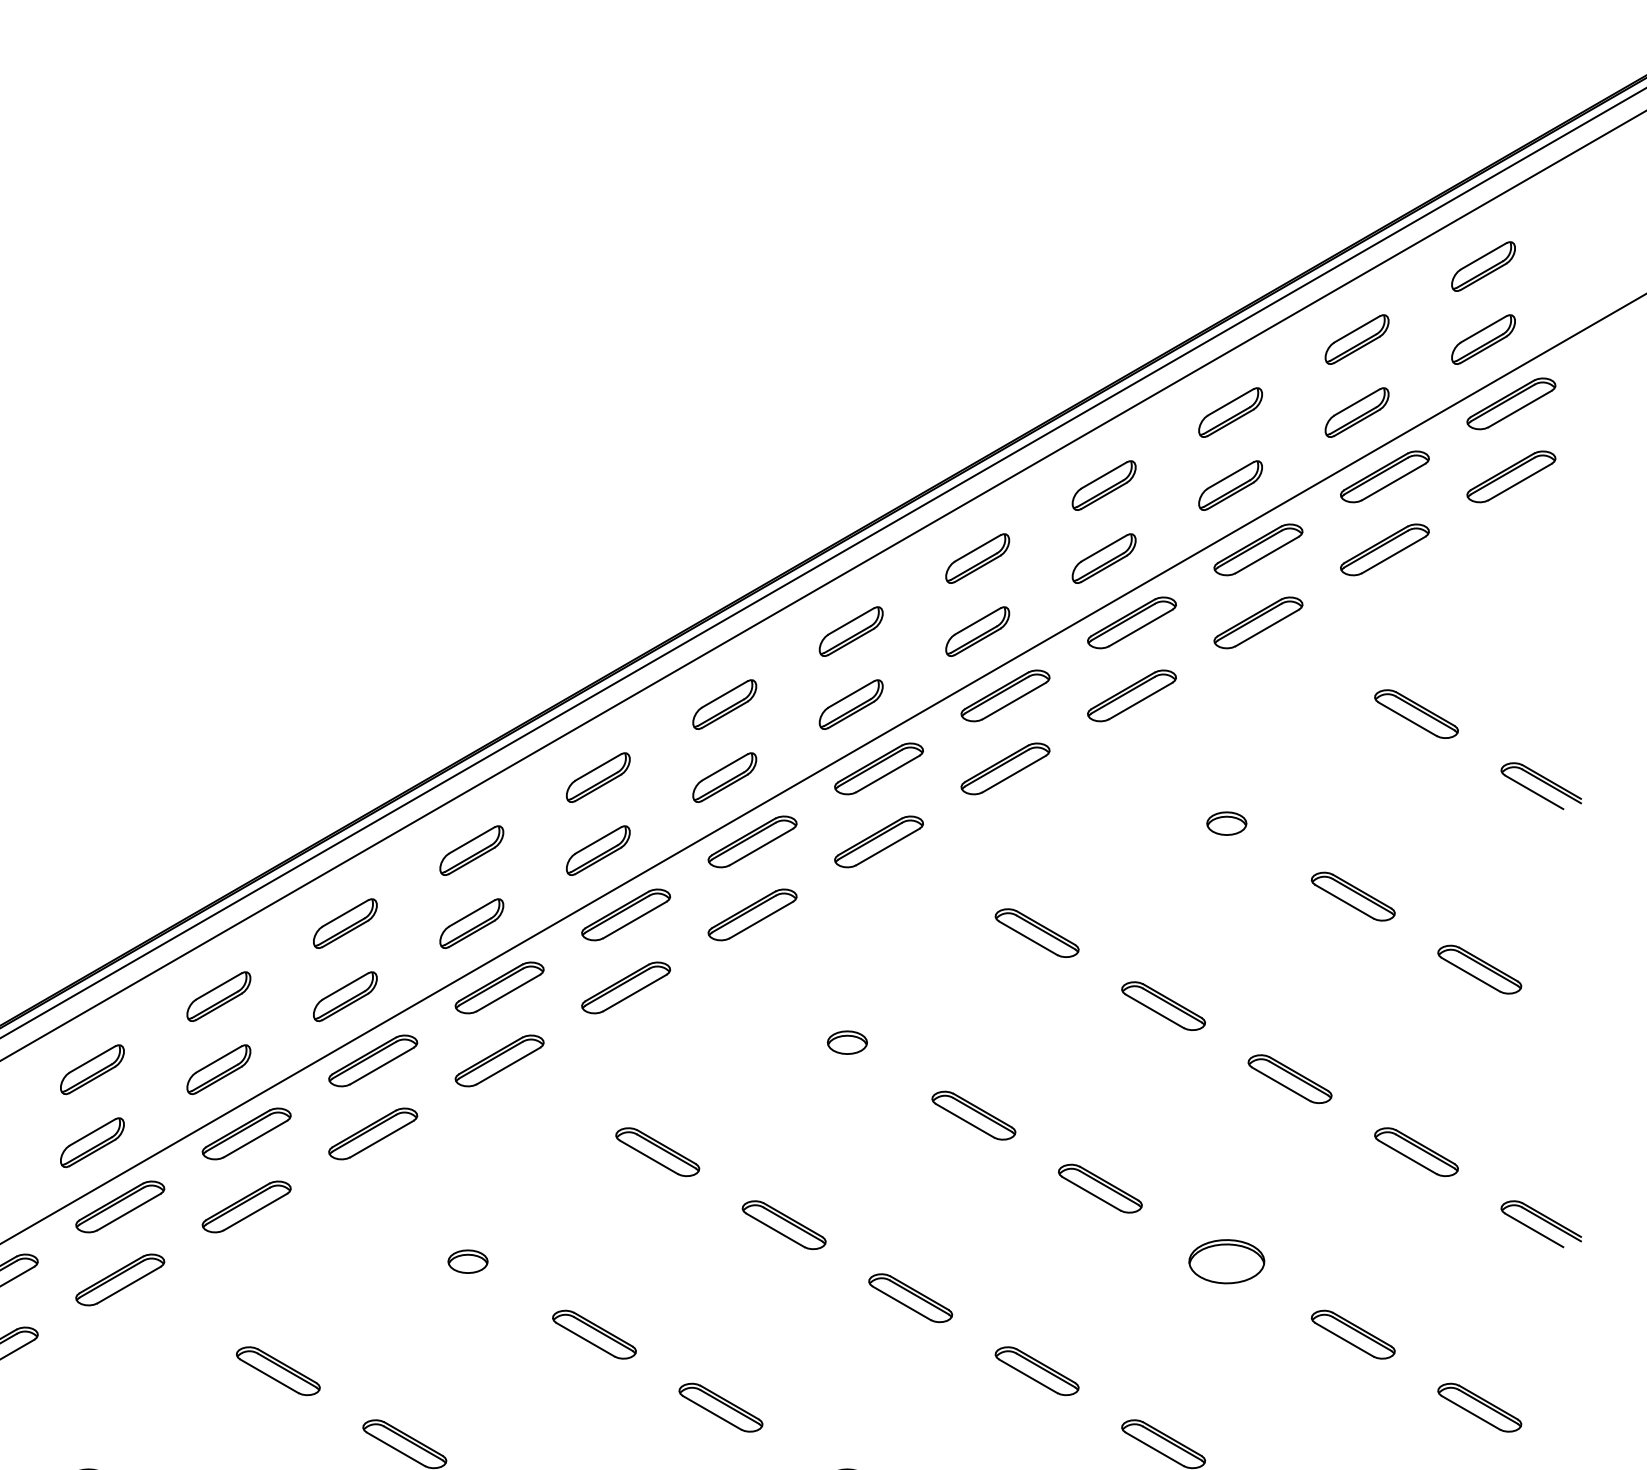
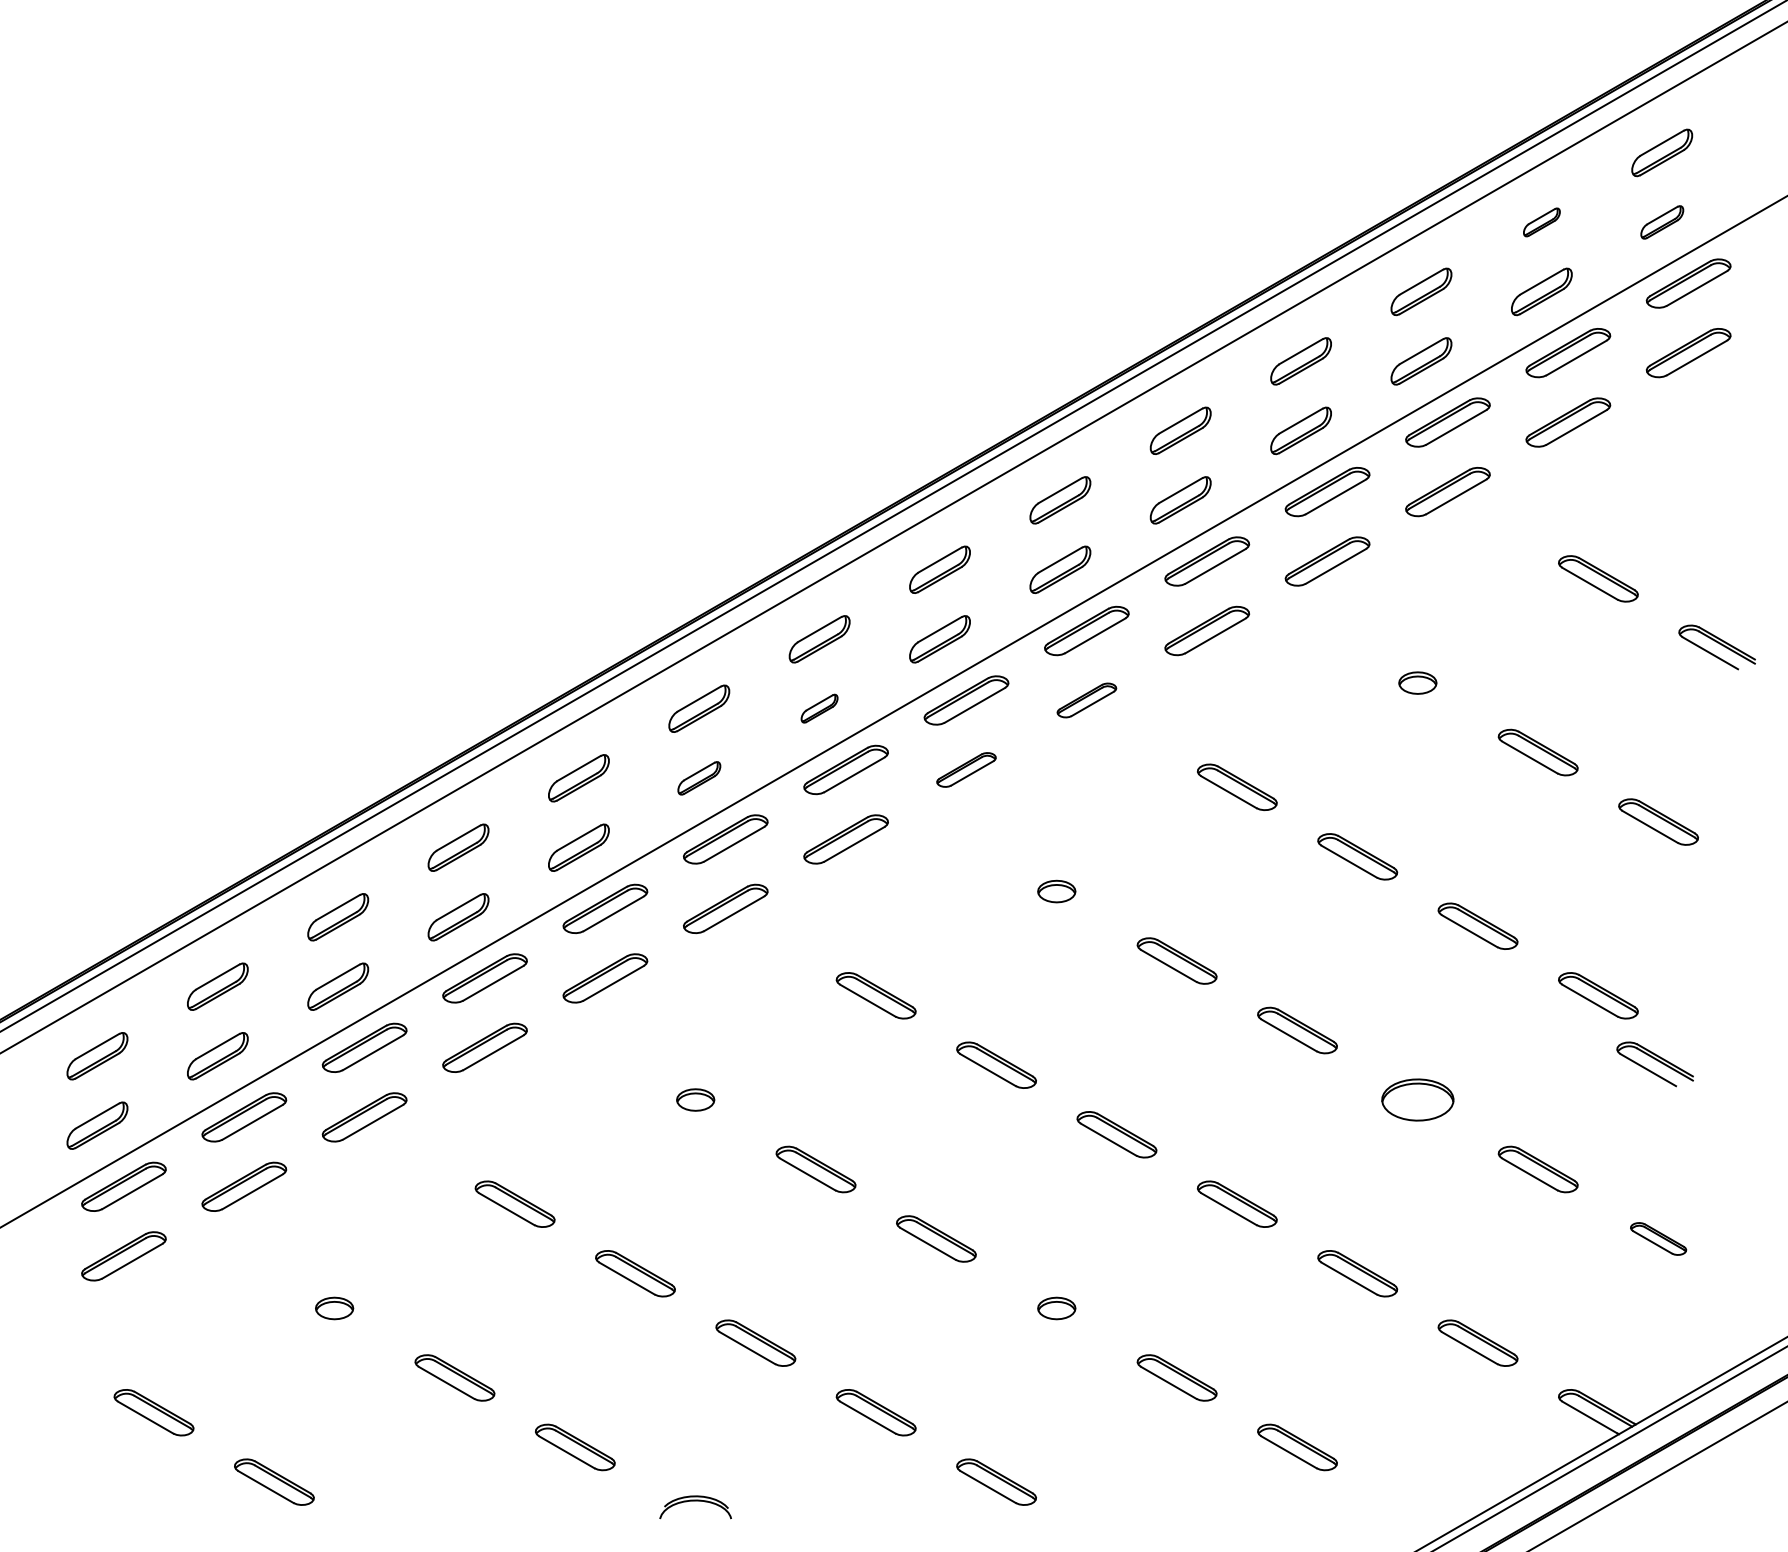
part: (1356, 339) -> (1541, 222), size x0.6
part: (1483, 339) -> (1662, 222), size x0.7
part: (878, 841) -> (1086, 700), size x0.7
part: (598, 850) -> (819, 708), size x0.6
part: (752, 914) -> (966, 769), size x0.7
part: (472, 923) -> (699, 778), size x0.7
part: (1540, 1224) -> (1654, 1064), moved
part: (1479, 1407) -> (1658, 1238), size x0.7

